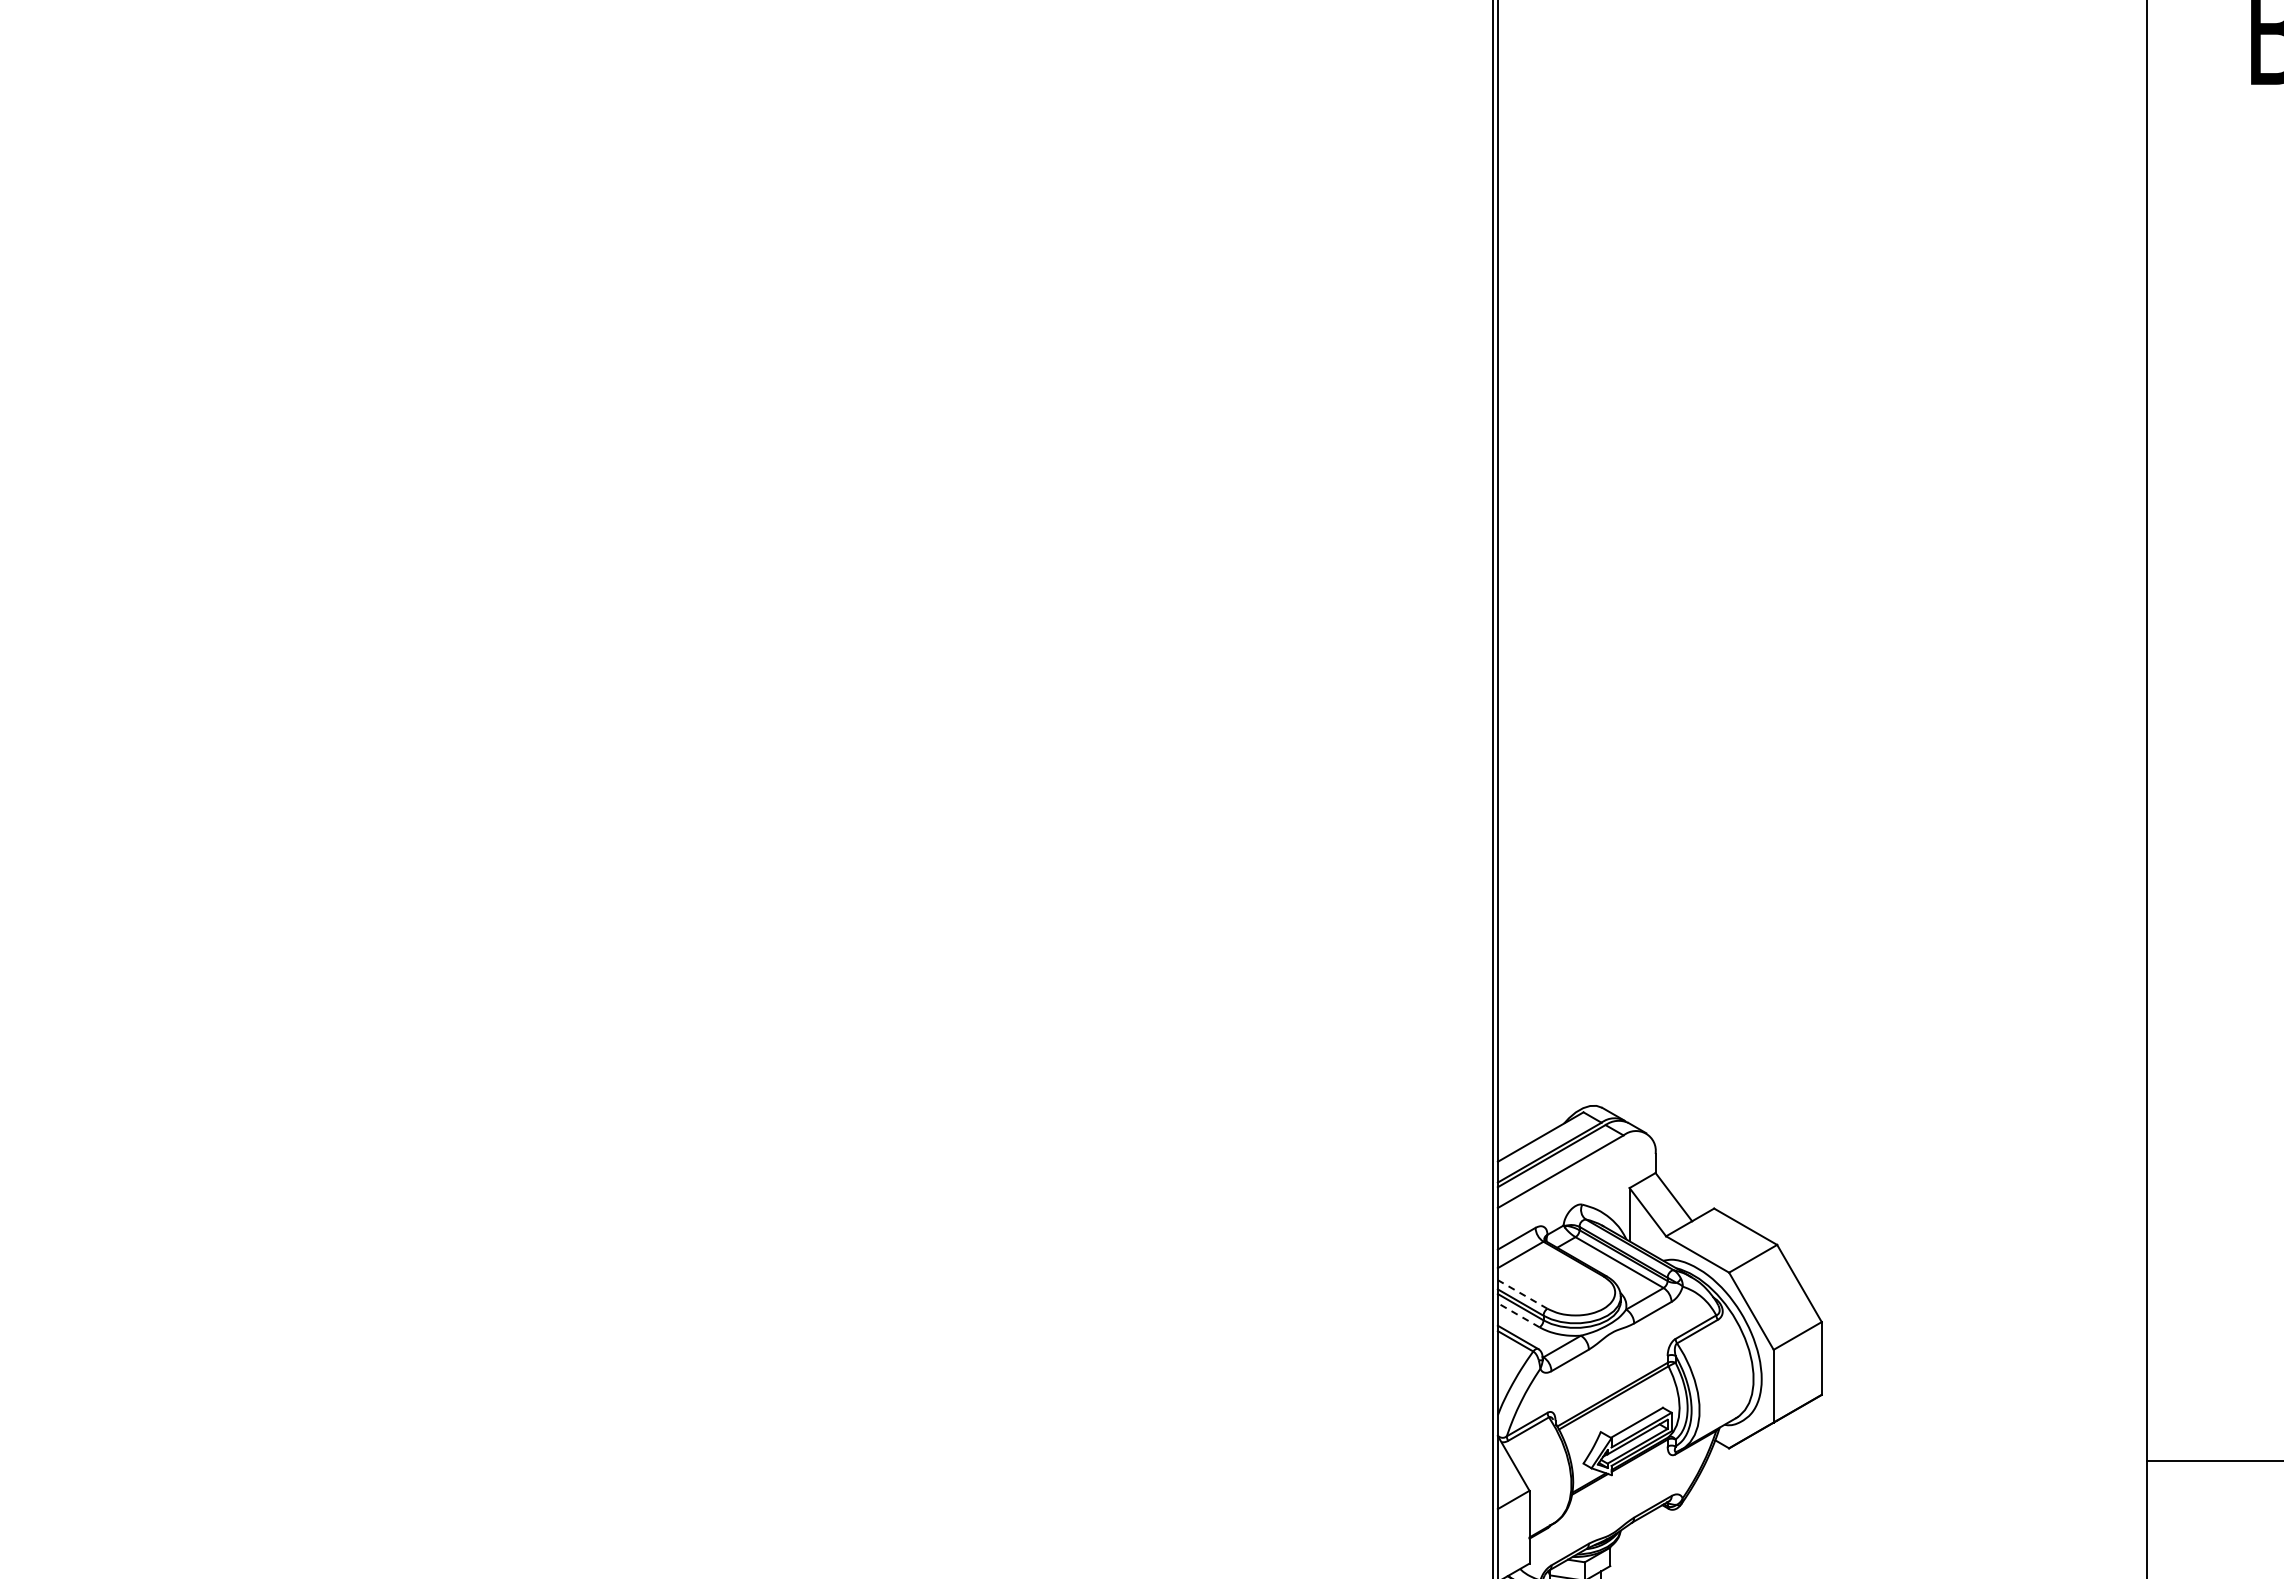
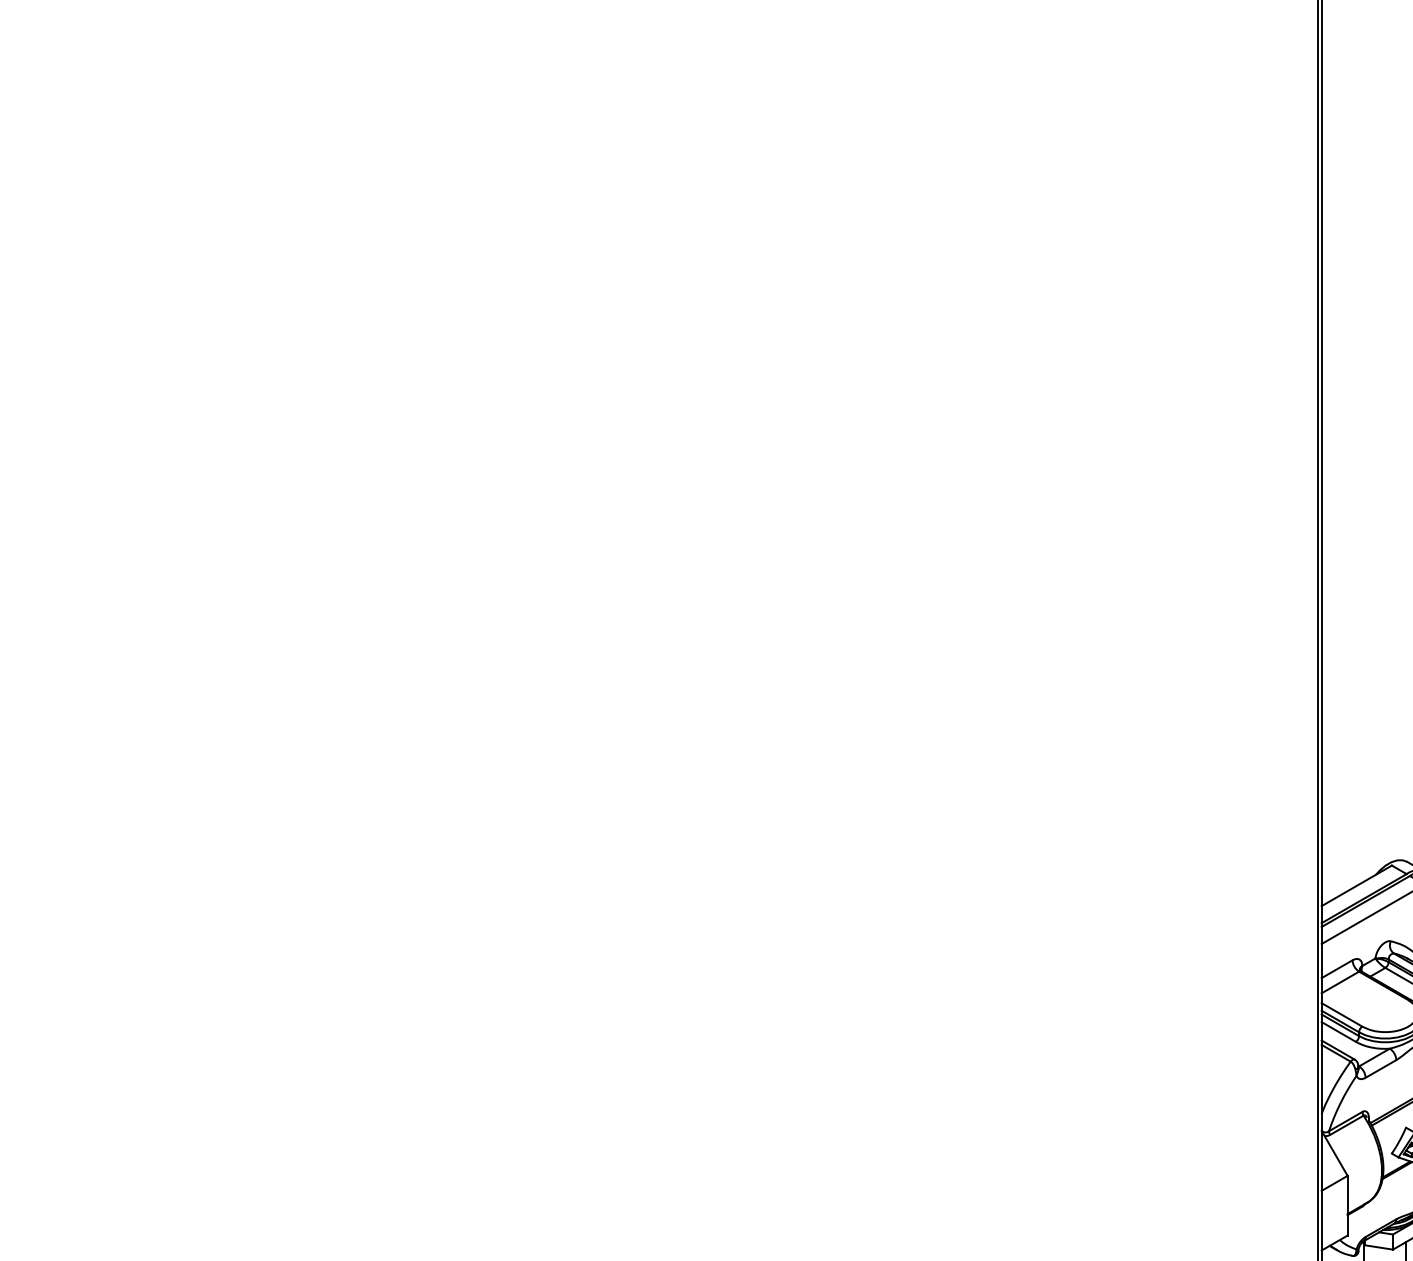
line: (1522, 1294) -> (1341, 1014), dashed -> solid
line: (1518, 1315) -> (1338, 1032), dashed -> solid

